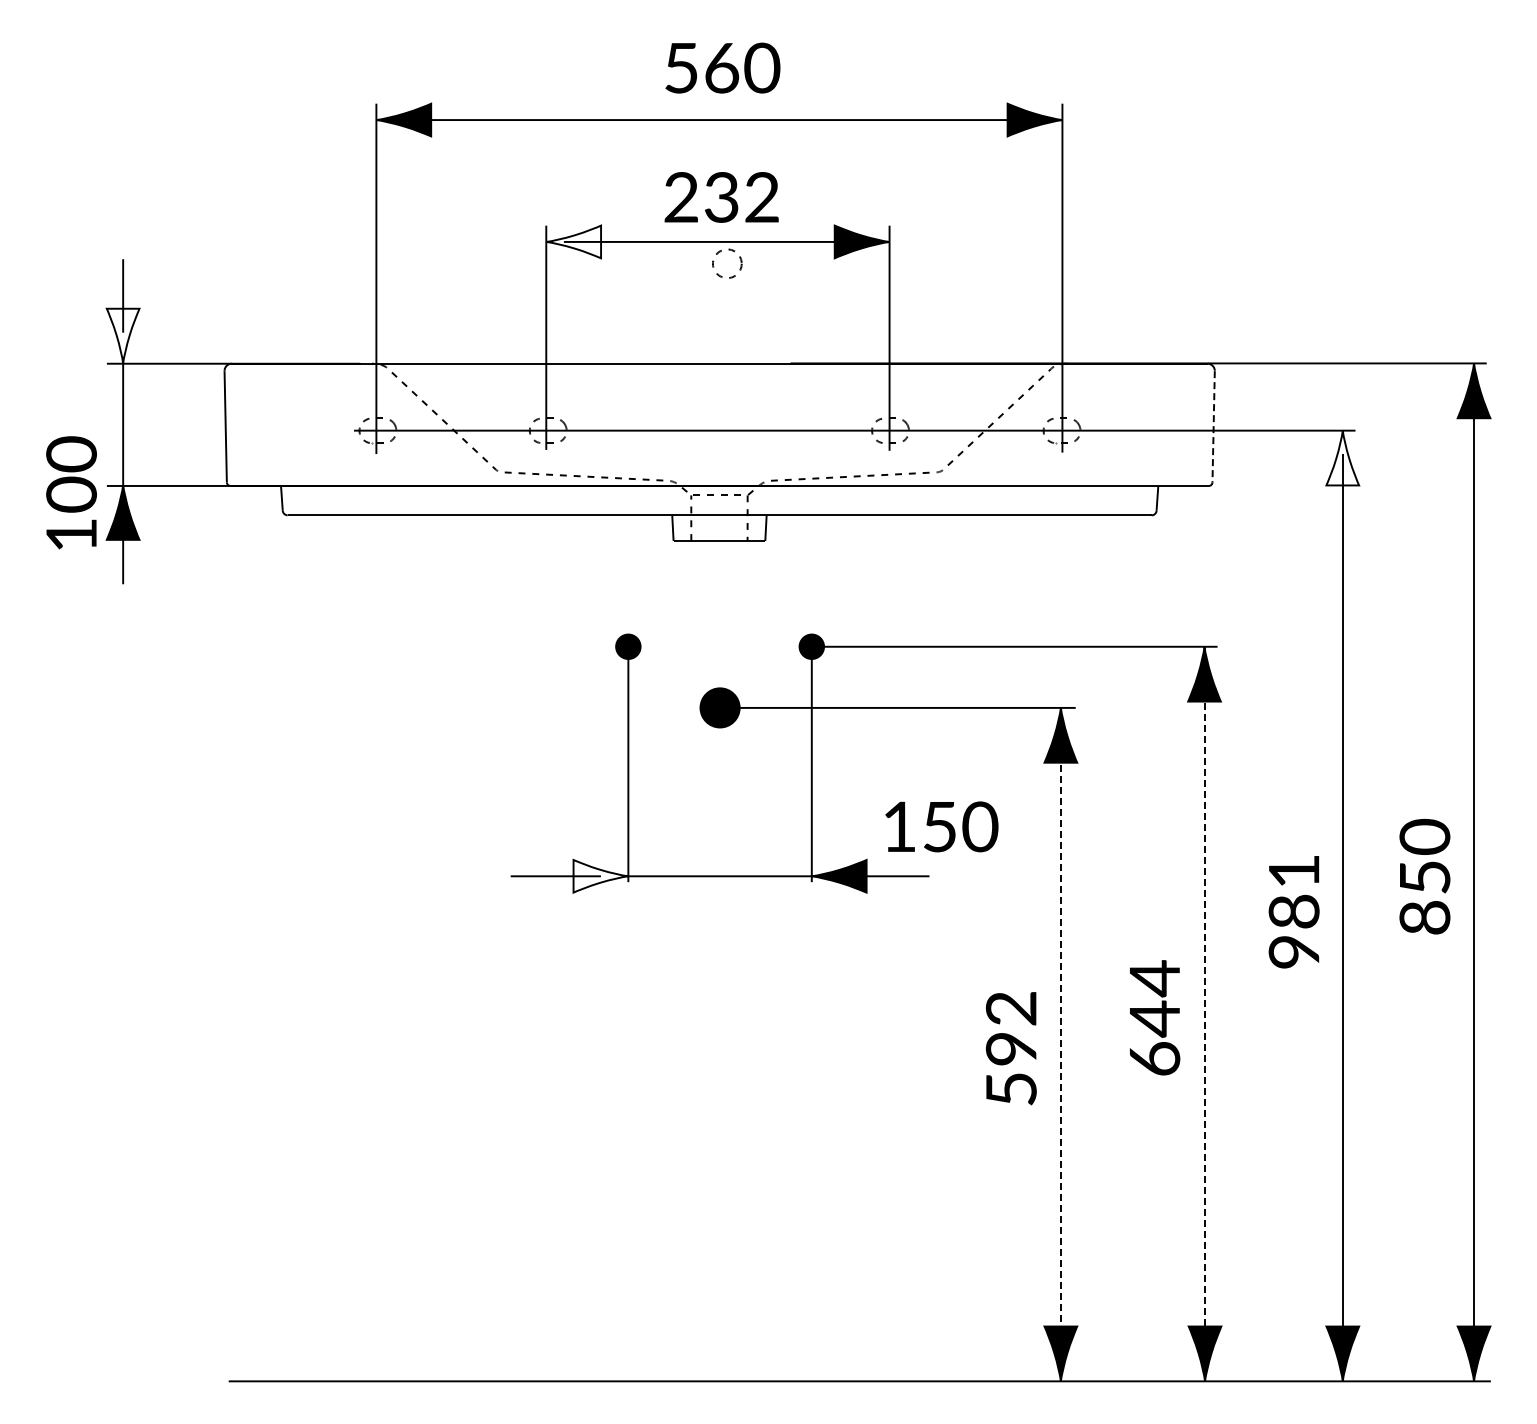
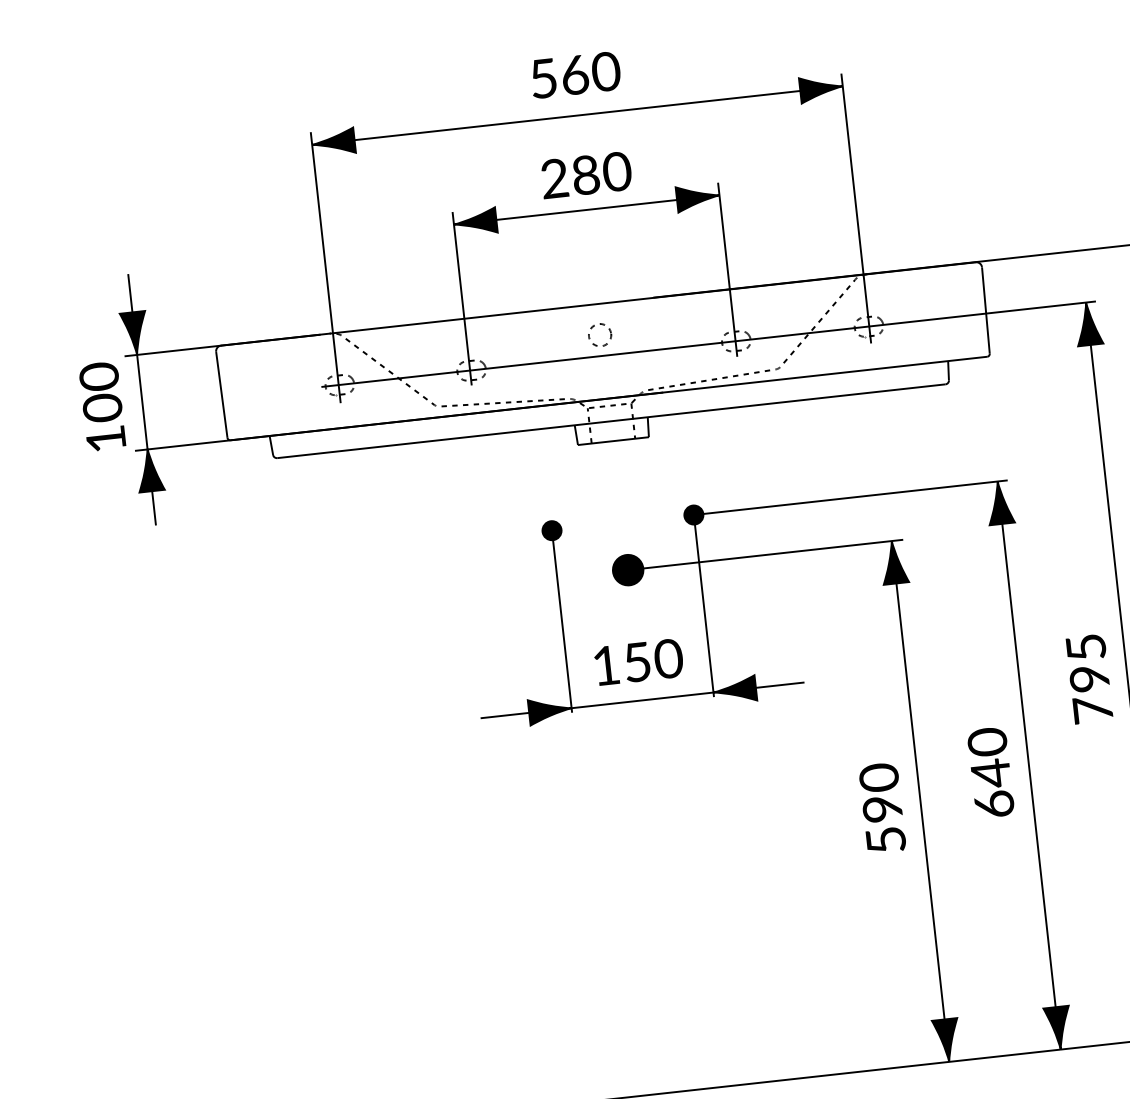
text: (742, 197) -> (601, 173), 232 -> 280
fill: (573, 241) -> (474, 221), added
part: (732, 251) -> (603, 325), moved
fill: (122, 335) -> (134, 333), added
line: (1213, 426) -> (985, 310), dashed -> solid
fill: (1342, 457) -> (1088, 323), added
text: (71, 492) -> (102, 406), moved
text: (941, 826) -> (638, 661), moved
fill: (600, 875) -> (550, 709), added
text: (1293, 911) -> (1089, 678), 981 -> 795
text: (1154, 978) -> (987, 742), 644 -> 640
text: (1011, 1008) -> (879, 777), 592 -> 590
line: (1204, 1018) -> (1029, 768), dashed -> solid
line: (1060, 1049) -> (920, 805), dashed -> solid

